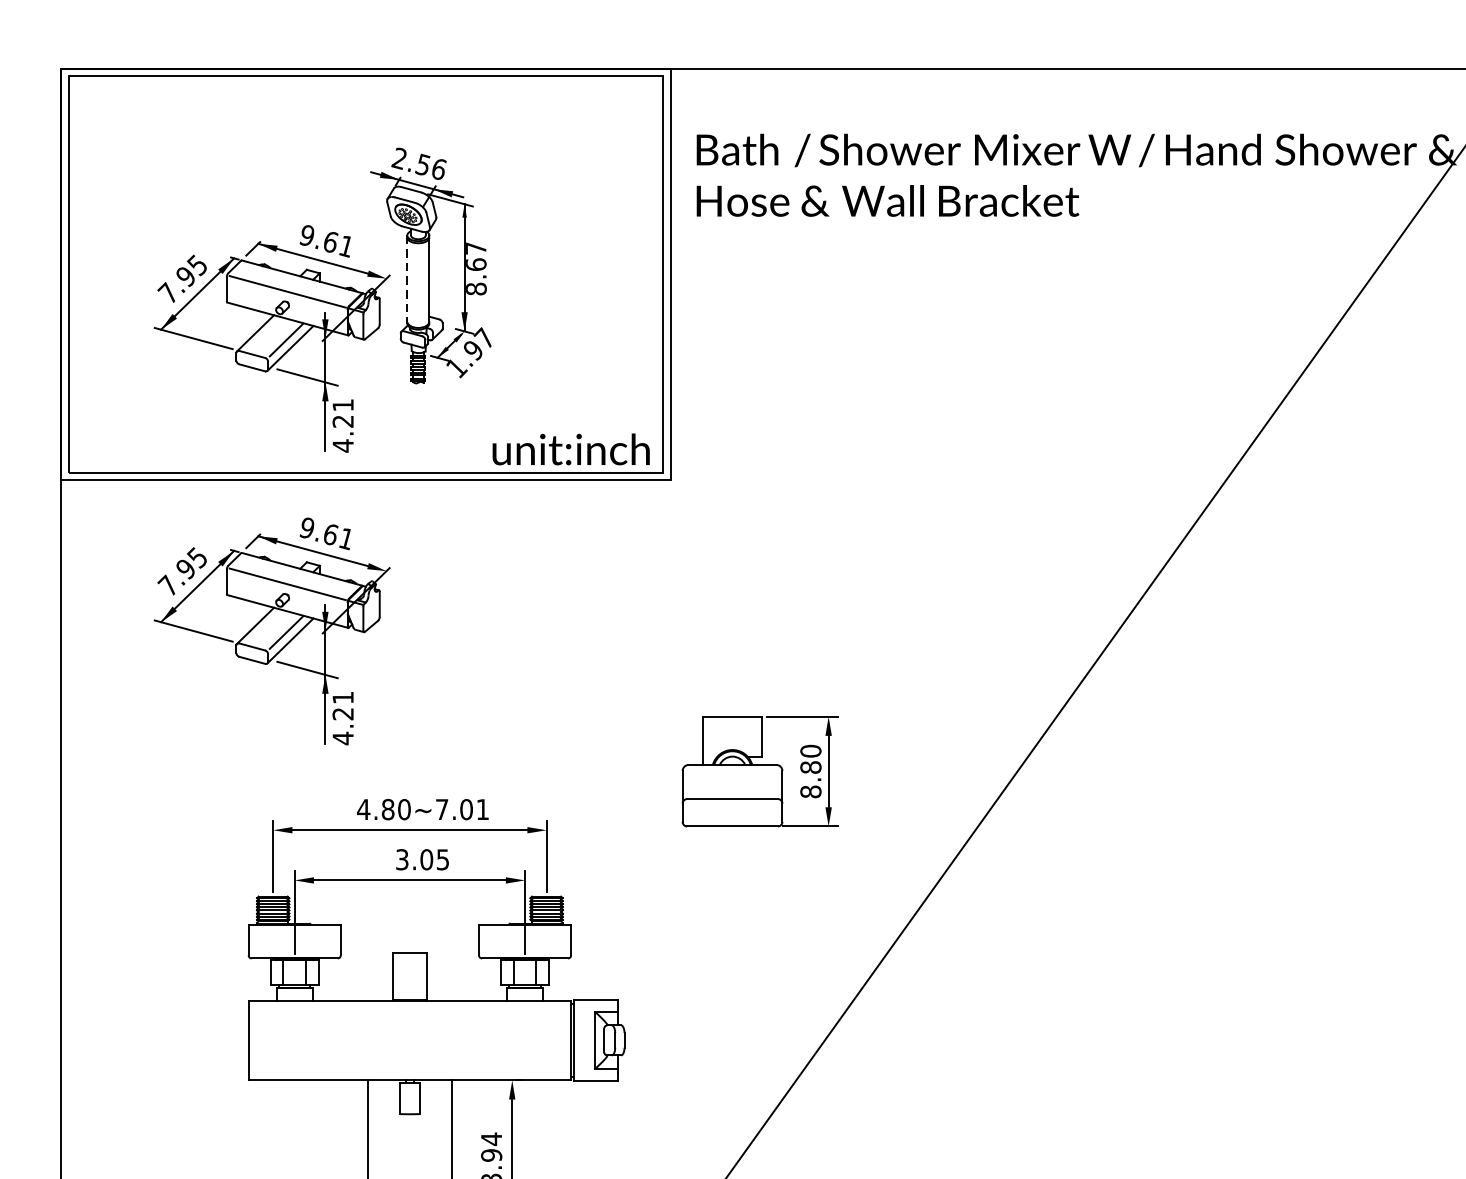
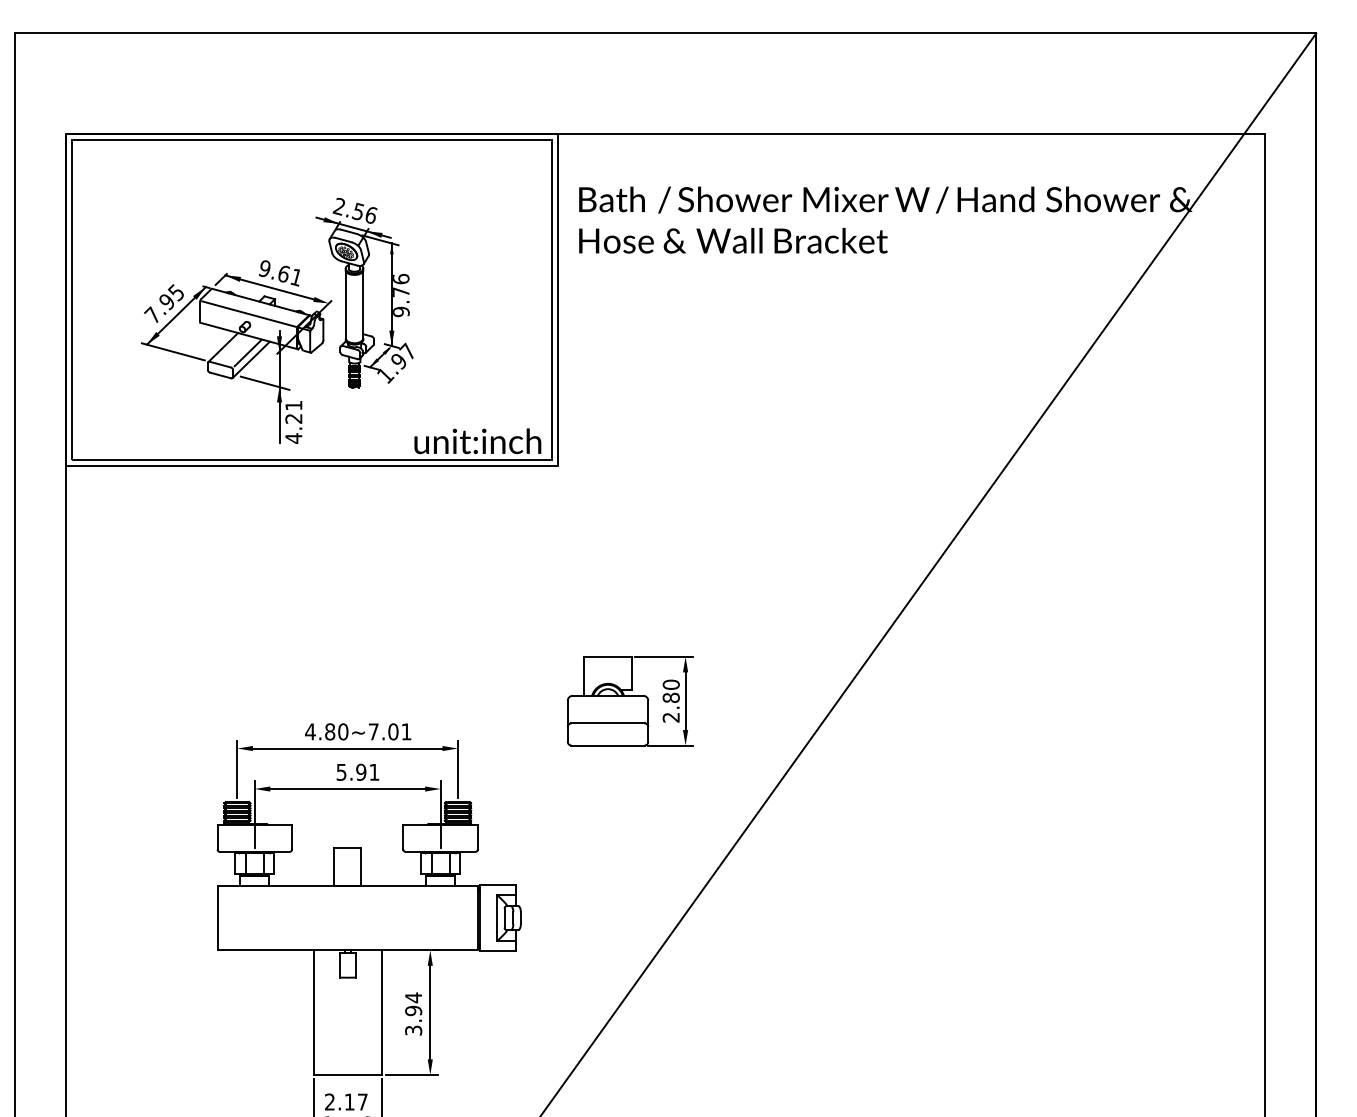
text: (476, 268) -> (401, 295), 8.67 -> 9.76
line: (407, 279) -> (345, 304), dashed -> solid
part: (272, 630) -> (236, 587), removed
text: (809, 791) -> (670, 717), 8.80 -> 2.80
text: (423, 858) -> (358, 771), 3.05 -> 5.91

